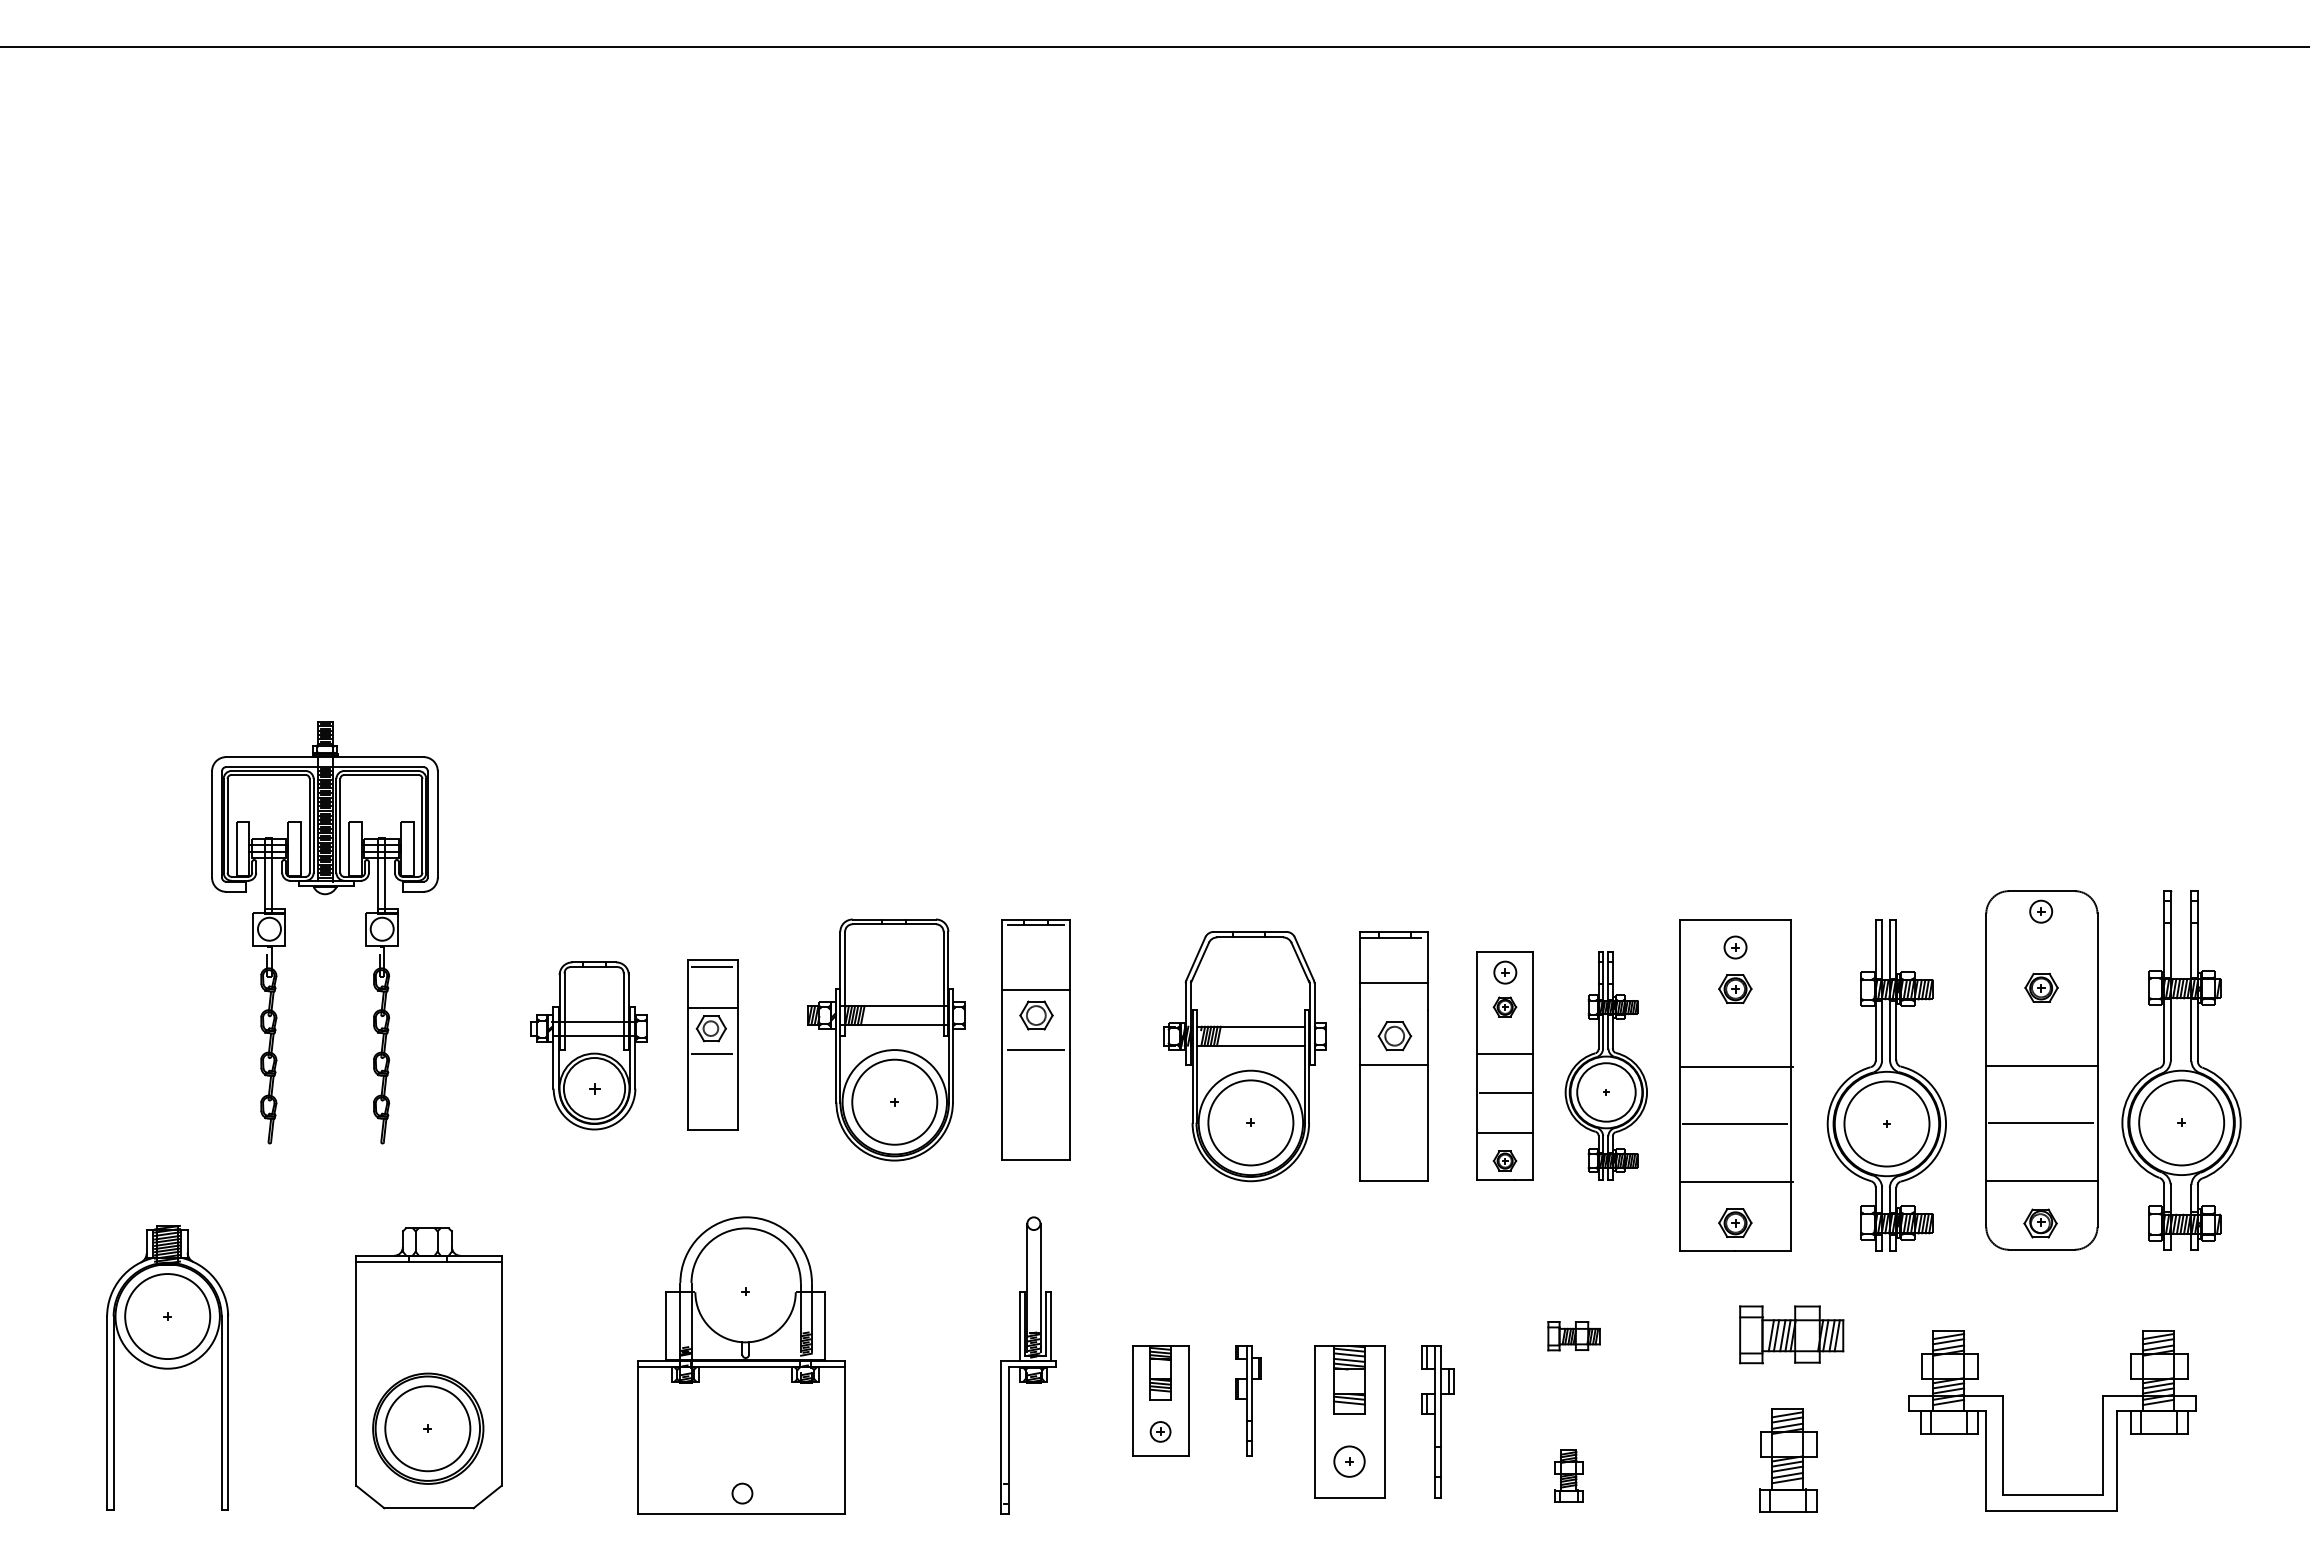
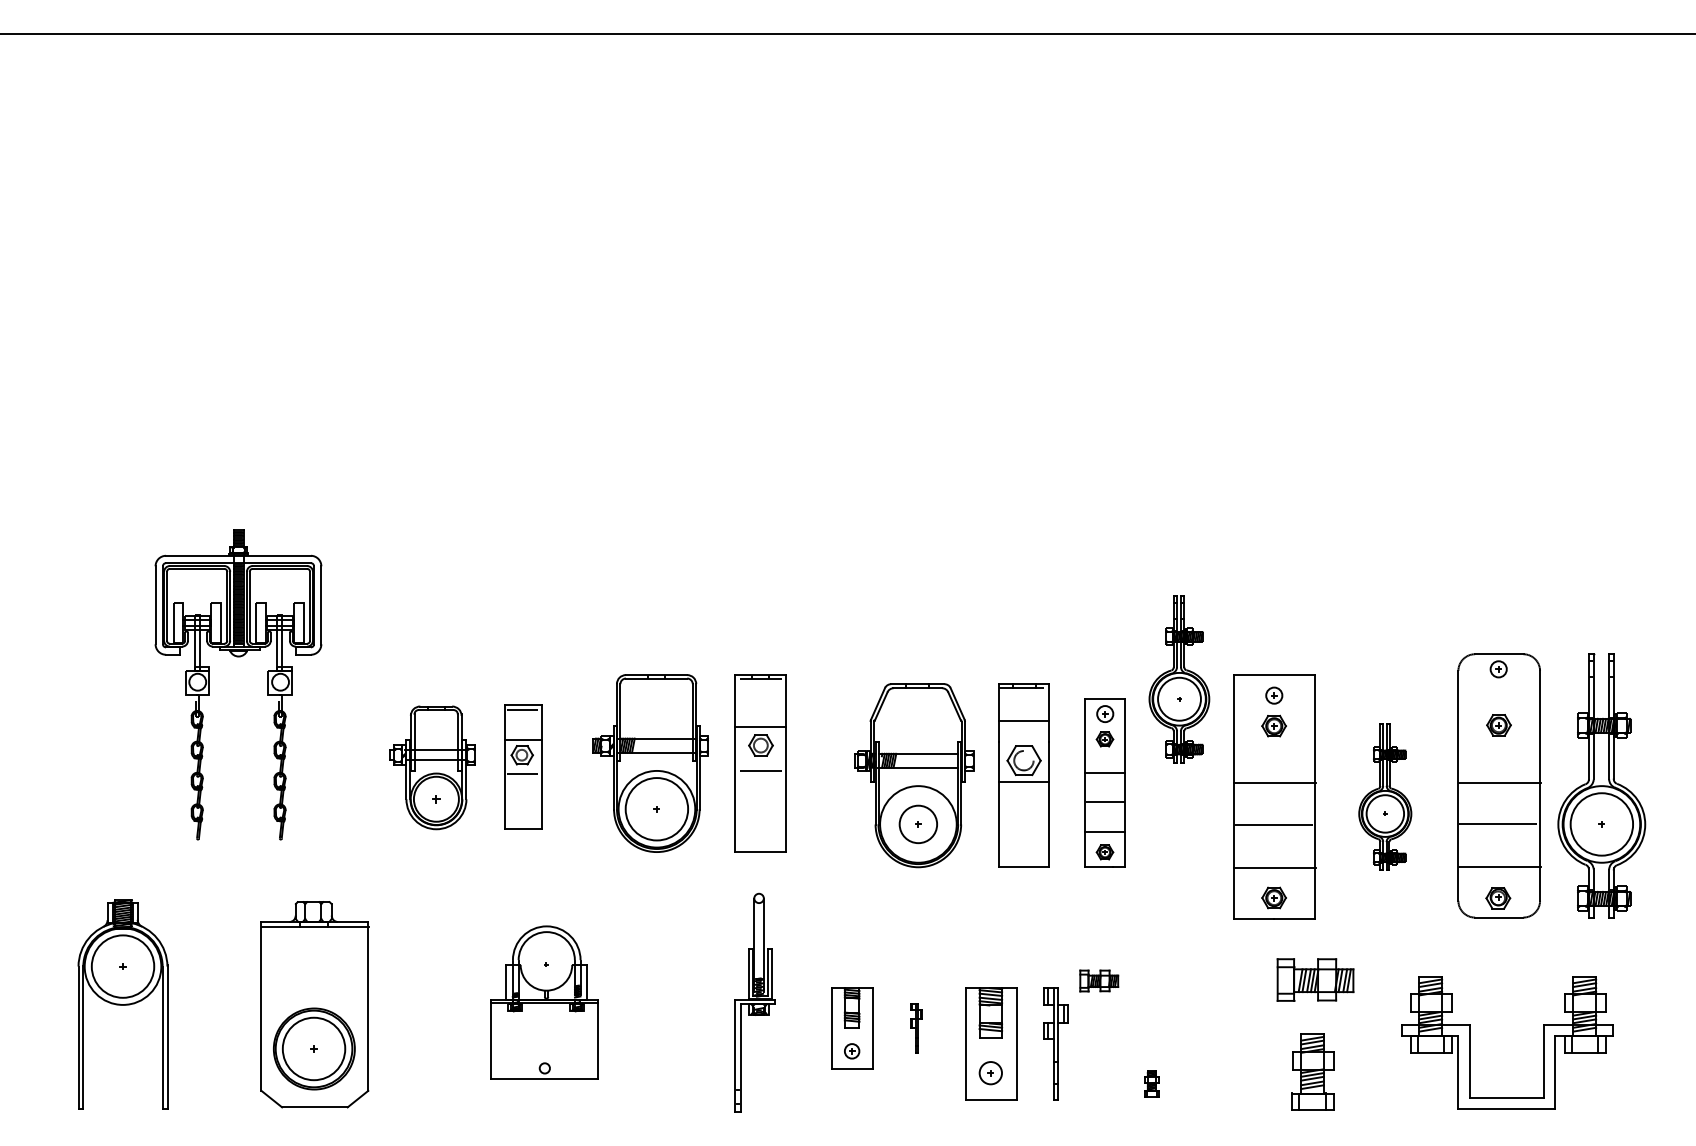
part: (1394, 1036) -> (1023, 760), size x1.4
part: (1605, 1065) -> (1178, 679), moved
part: (1886, 1085) -> (1385, 796), size x0.6
circle: (1250, 1122) -> (918, 824), size x0.6
part: (1573, 1336) -> (1098, 981), moved
part: (741, 1365) -> (544, 1002), size x0.7
part: (1248, 1400) -> (916, 1028), size x0.6
part: (1568, 1475) -> (1151, 1083), size x0.7

